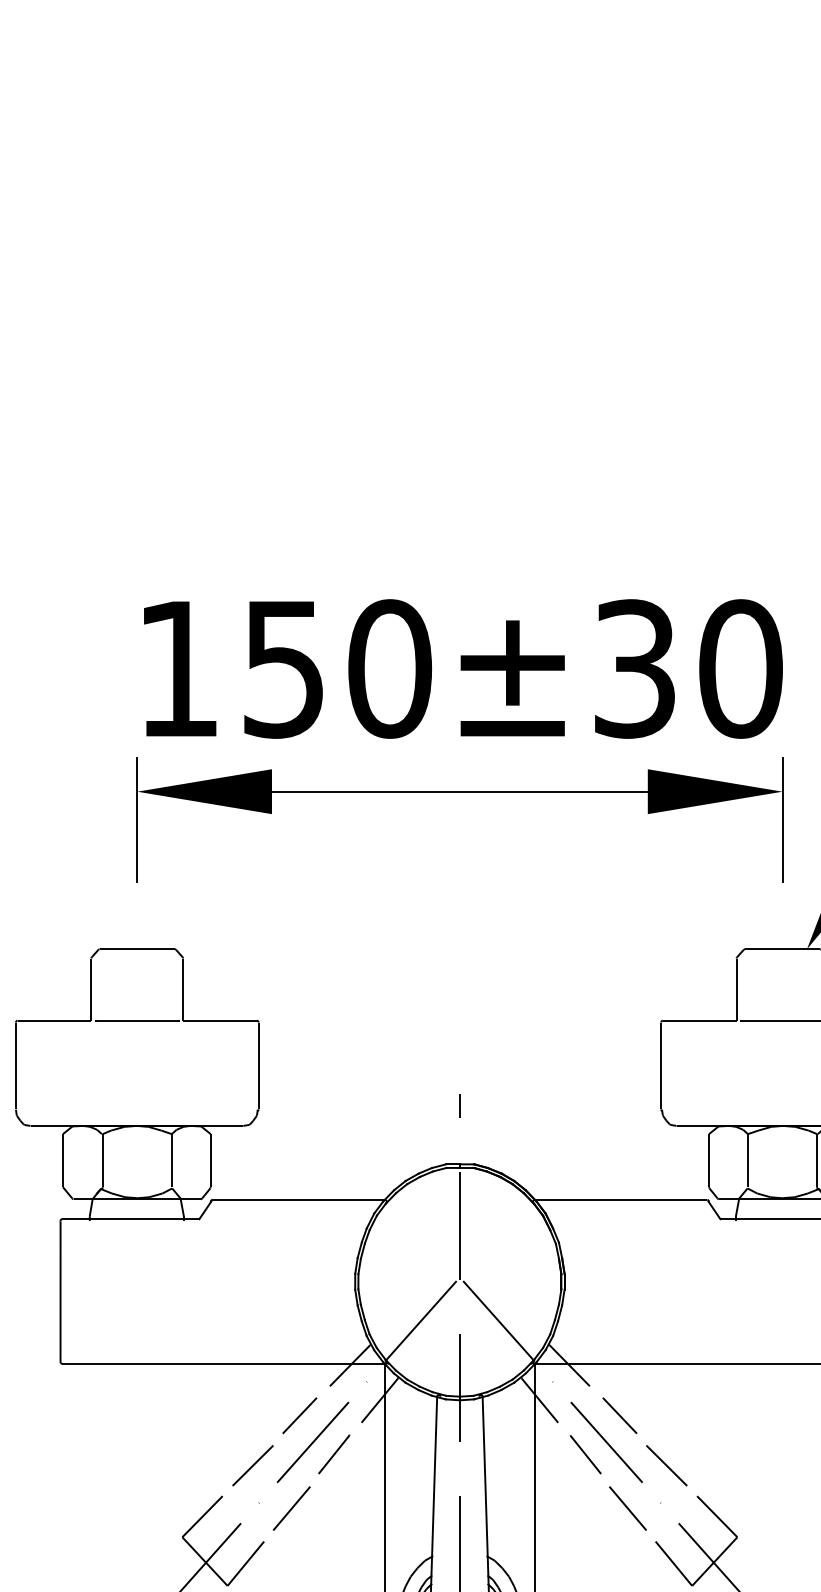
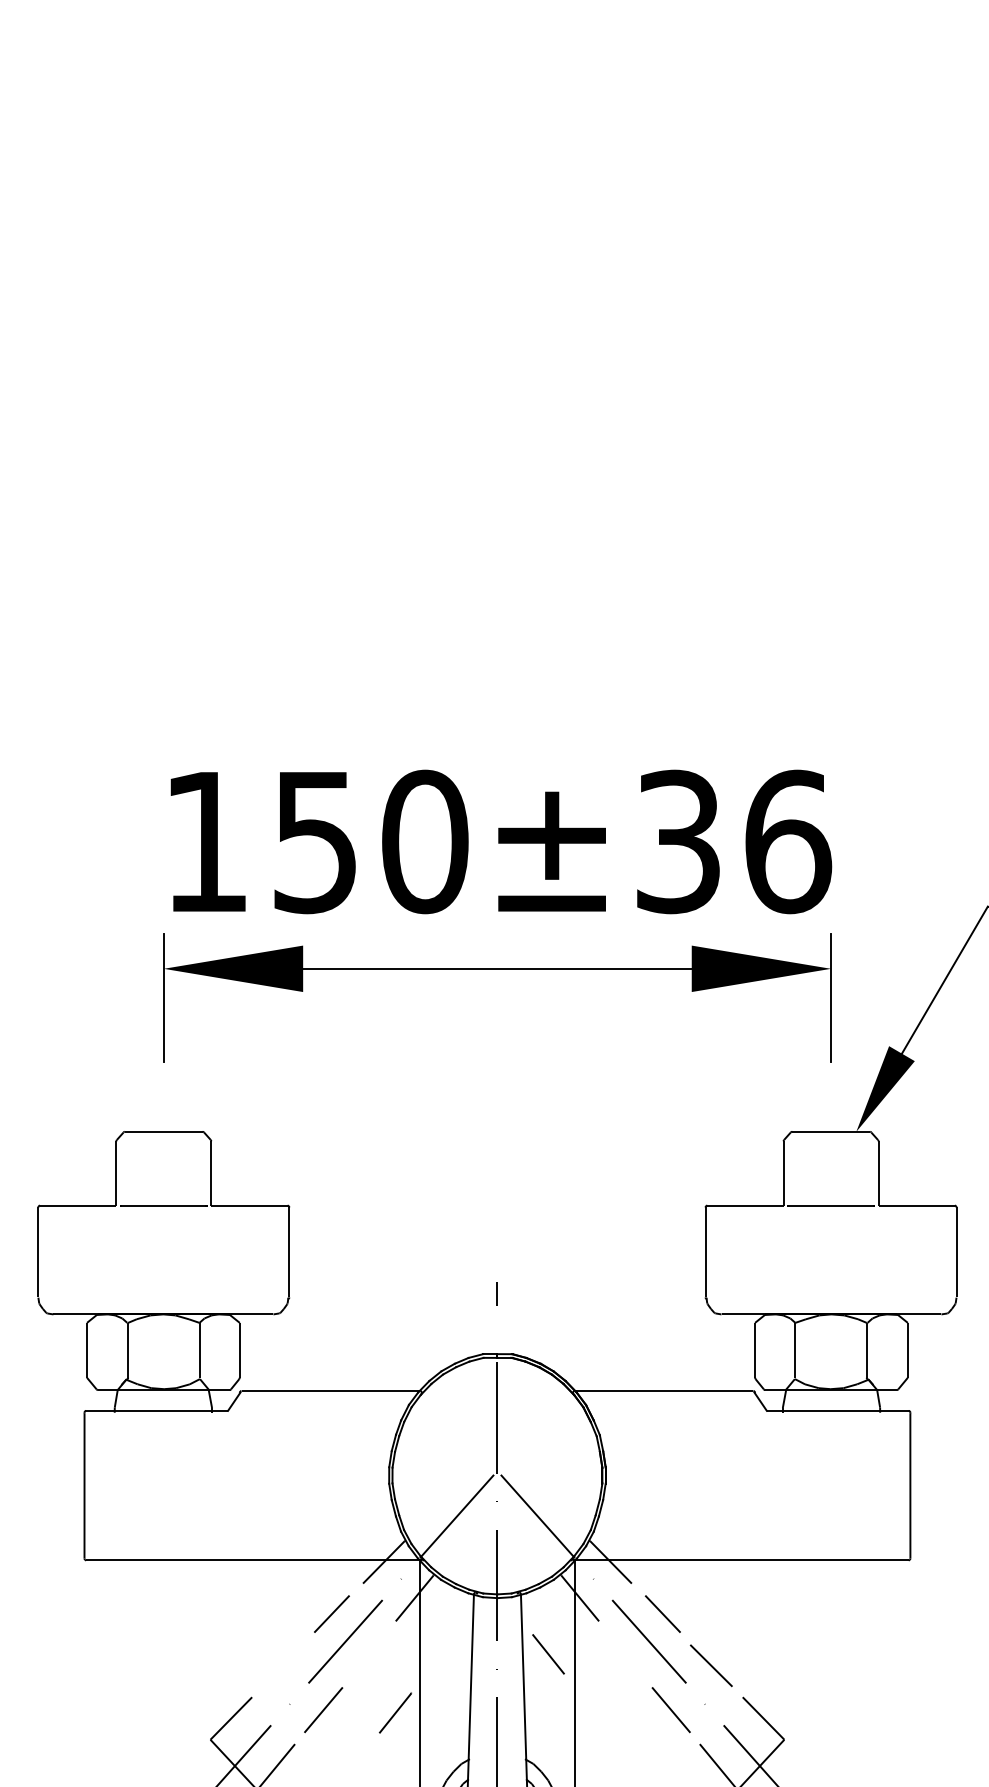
text: (741, 668) -> (788, 841), 150±30 -> 150±36
line: (334, 1453) -> (395, 1712), moved
line: (585, 1454) -> (548, 1654), moved
line: (252, 1465) -> (283, 1665), removed

